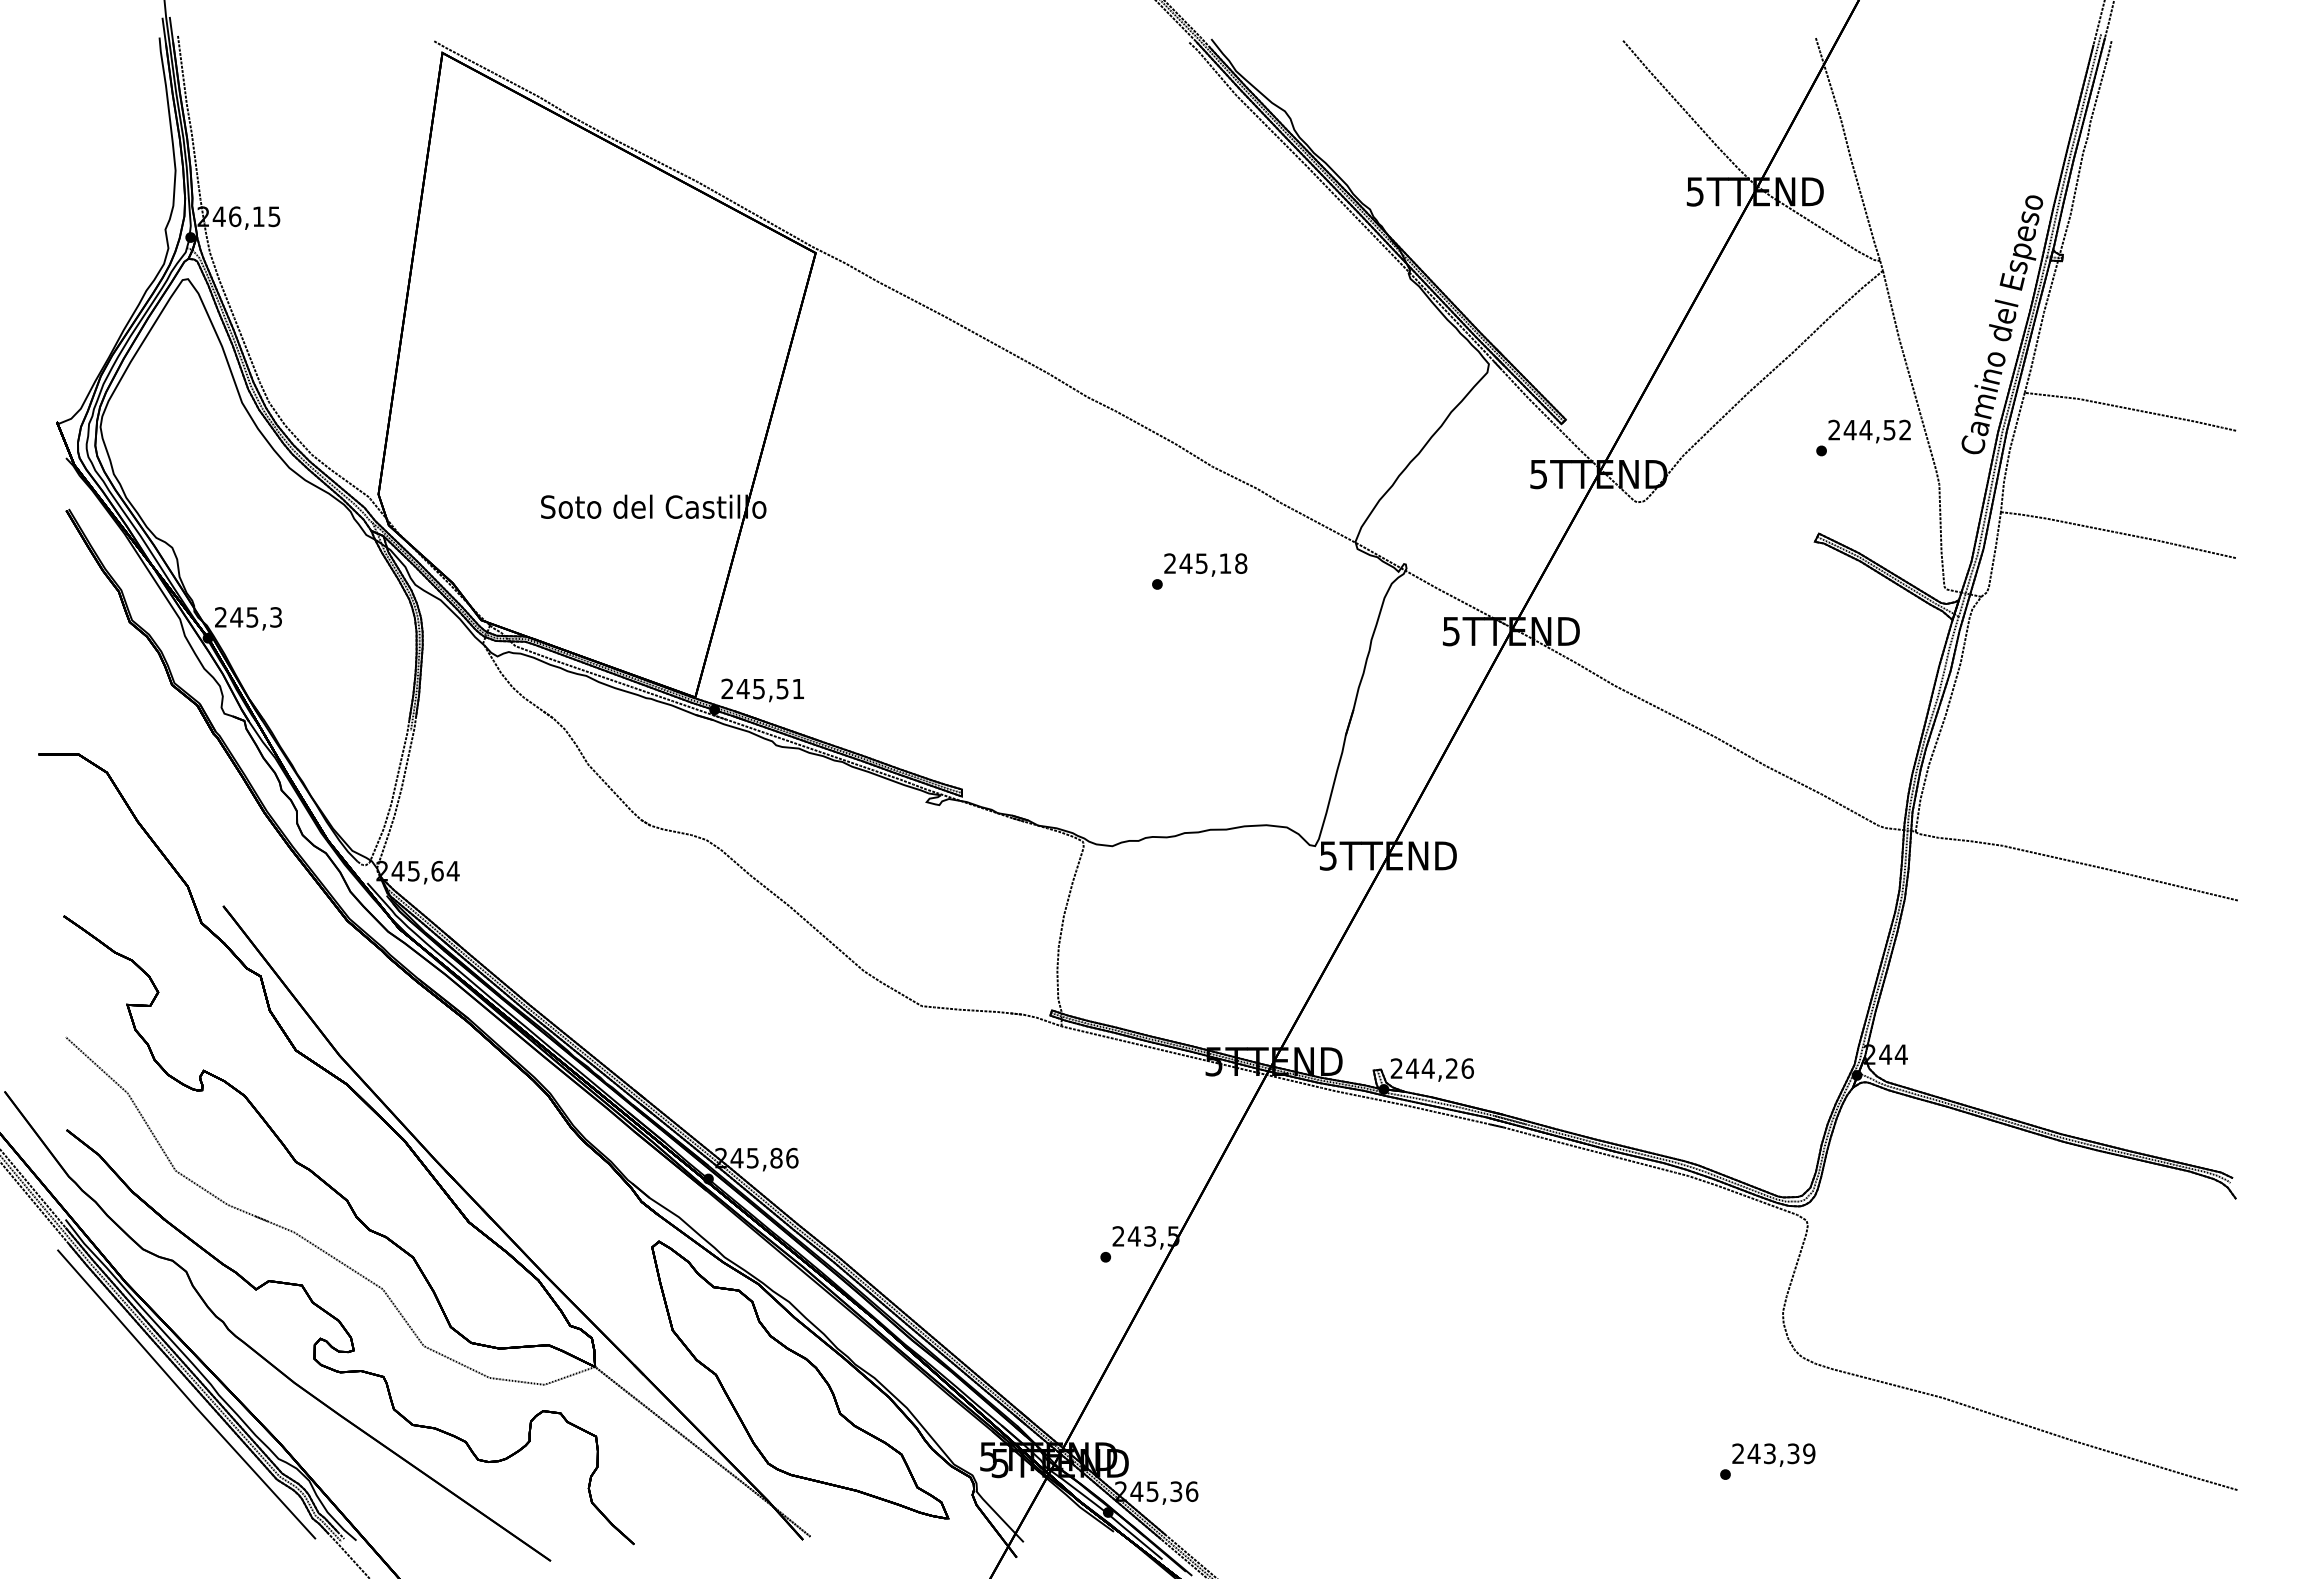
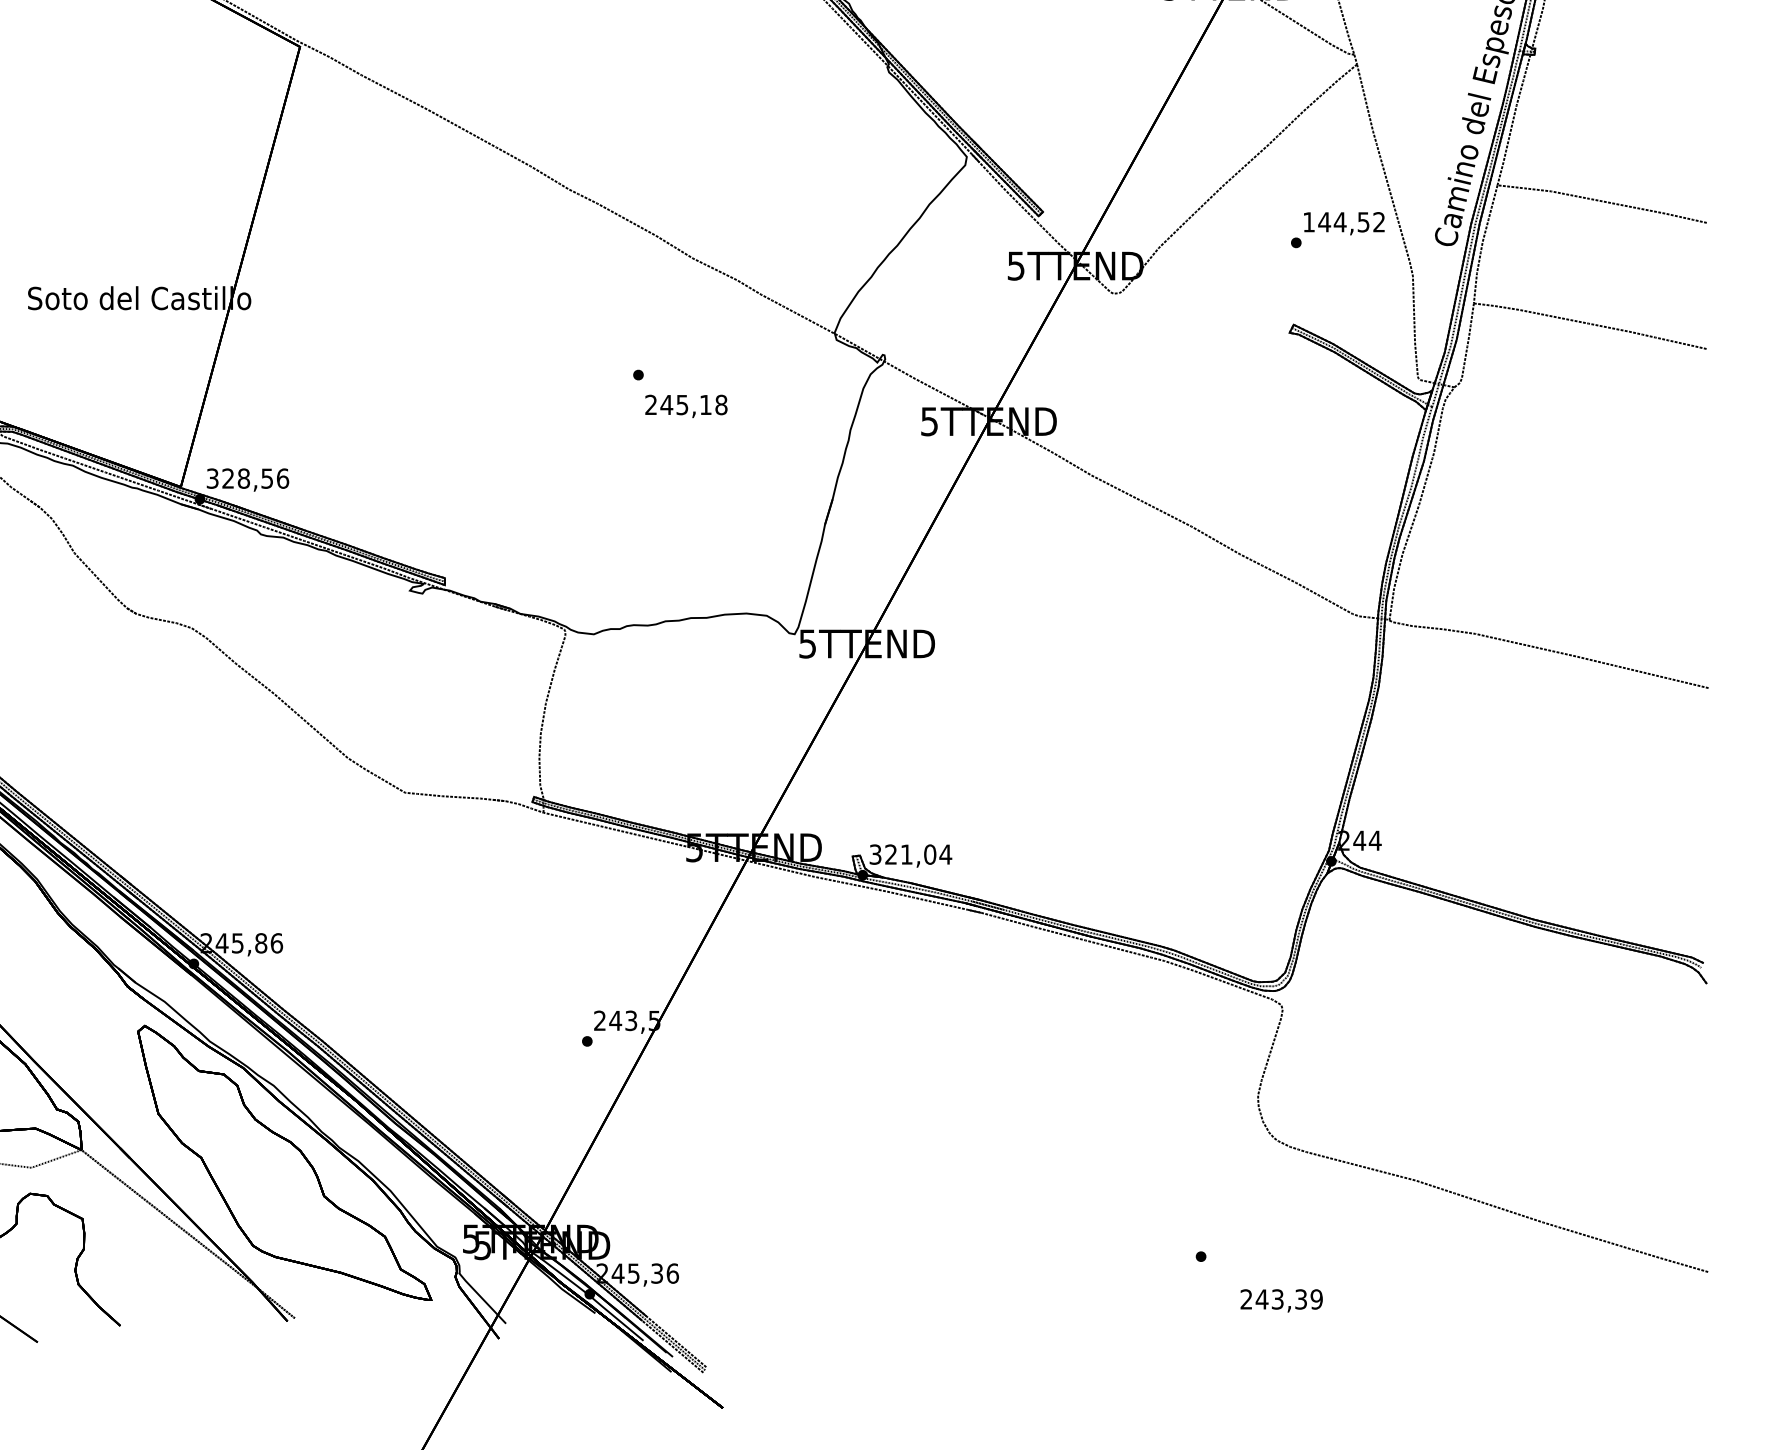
text: (1834, 429) -> (1309, 221), 244,52 -> 144,52
text: (1205, 564) -> (686, 405), moved
text: (762, 688) -> (247, 478), 245,51 -> 328,56
text: (1432, 1068) -> (910, 854), 244,26 -> 321,04
text: (1773, 1454) -> (1281, 1300), moved

